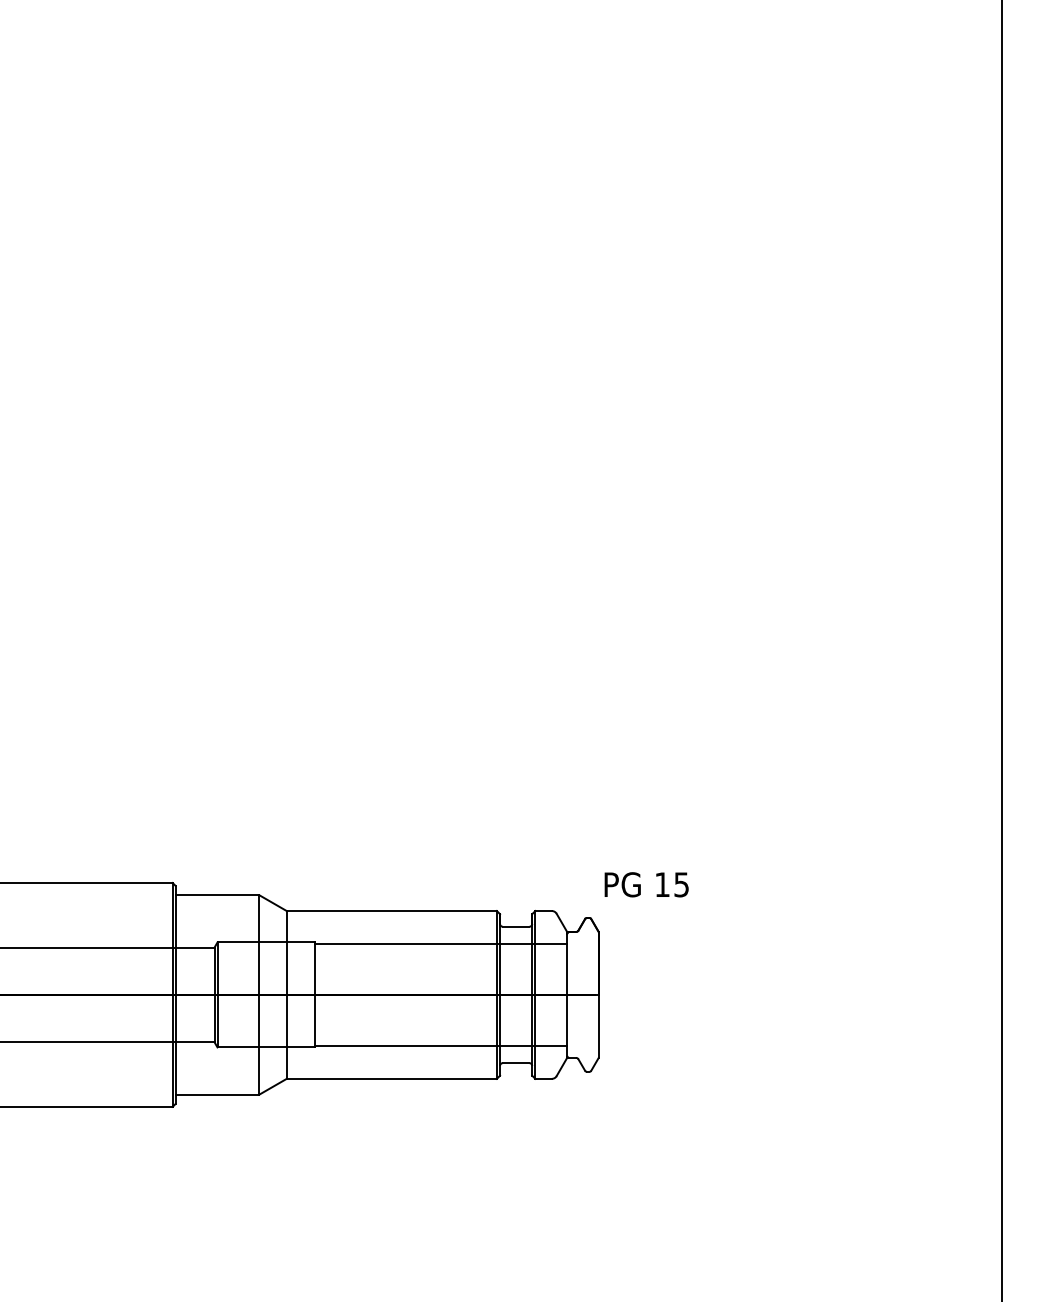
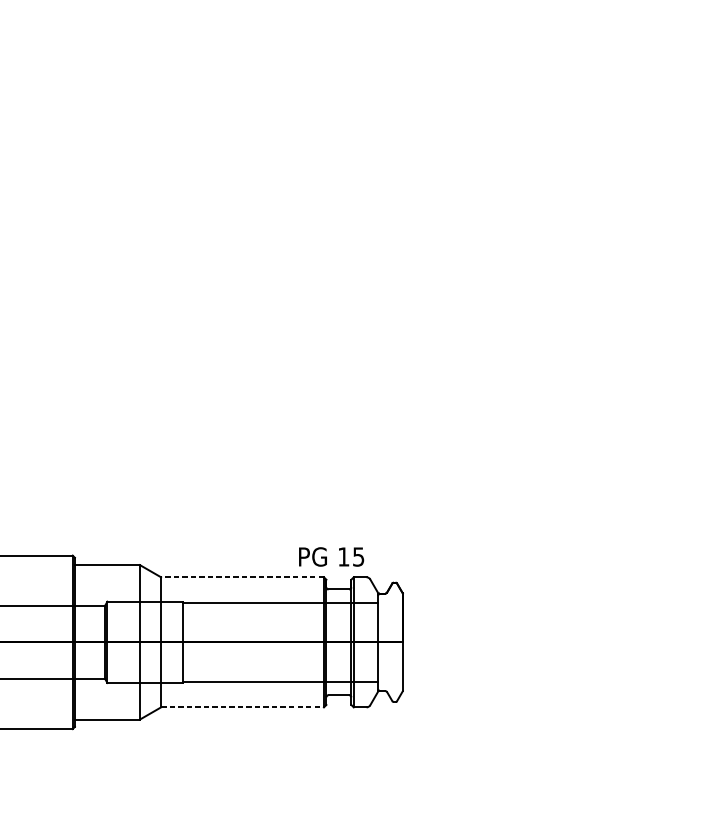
text: (646, 884) -> (331, 556), moved
line: (391, 911) -> (242, 577), solid -> dashed
line: (392, 1078) -> (243, 707), solid -> dashed

